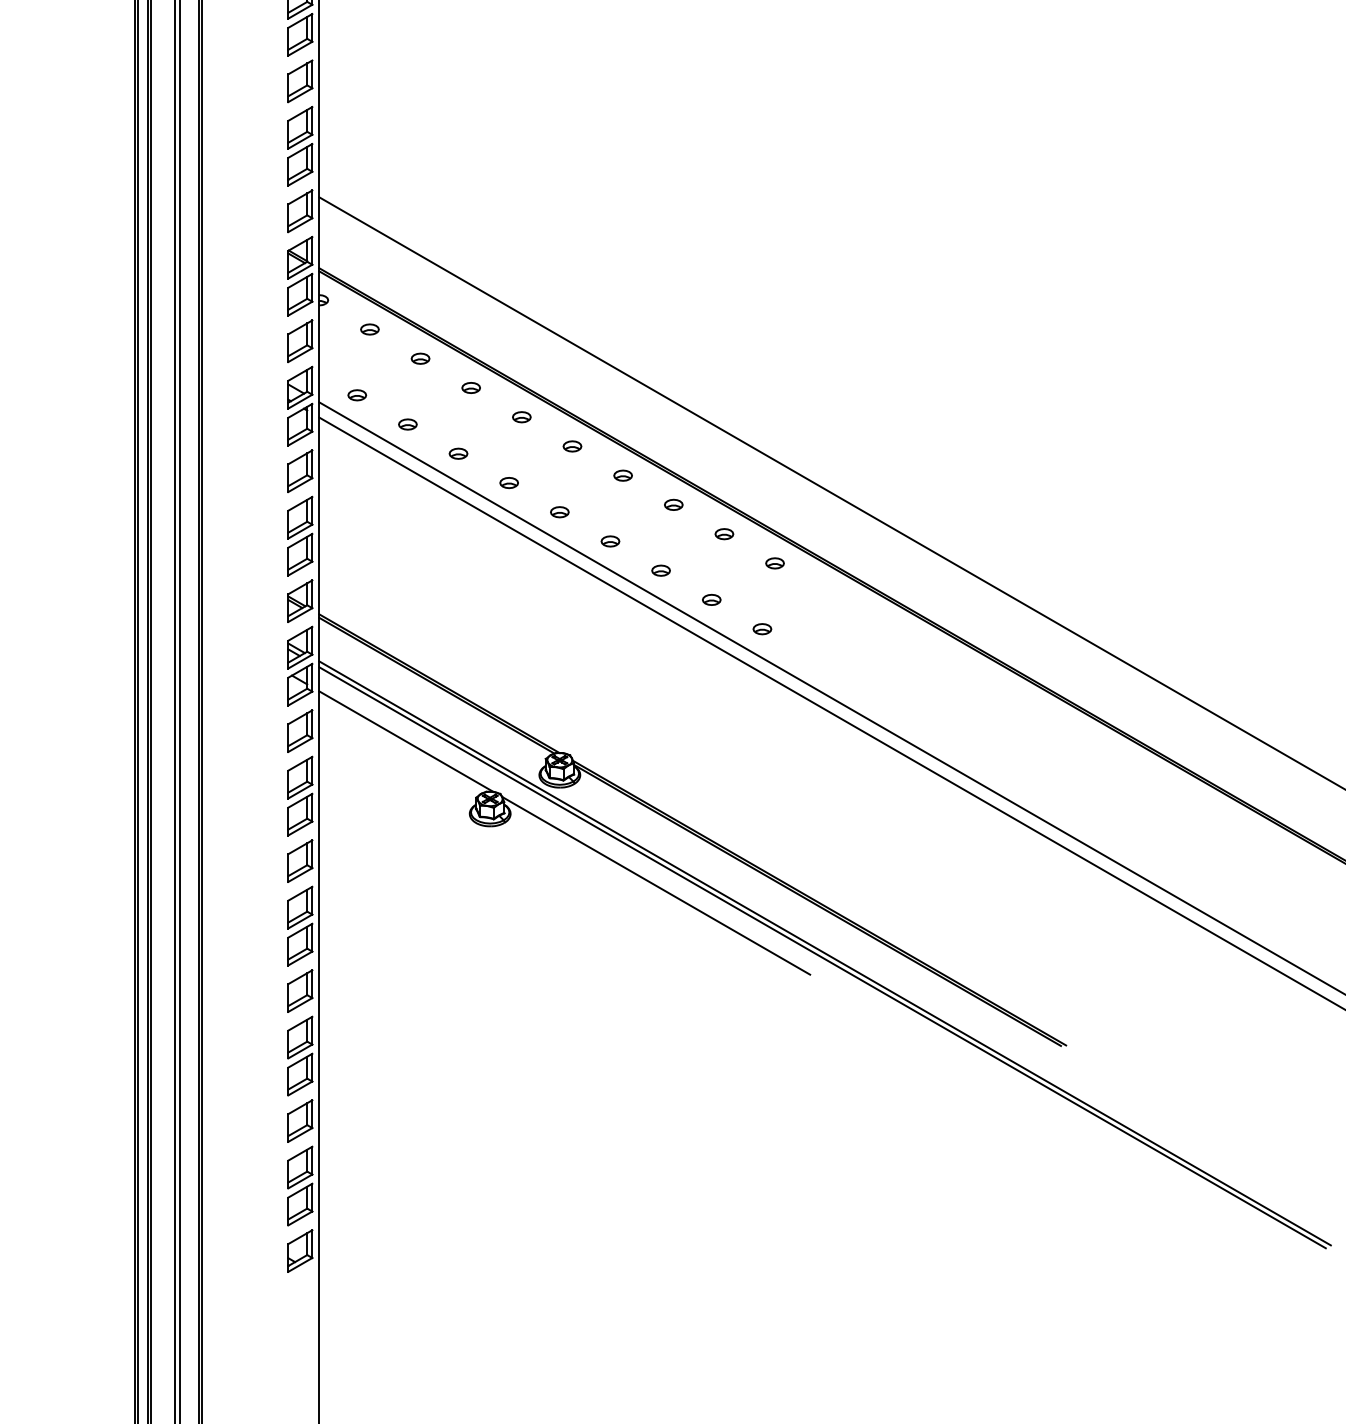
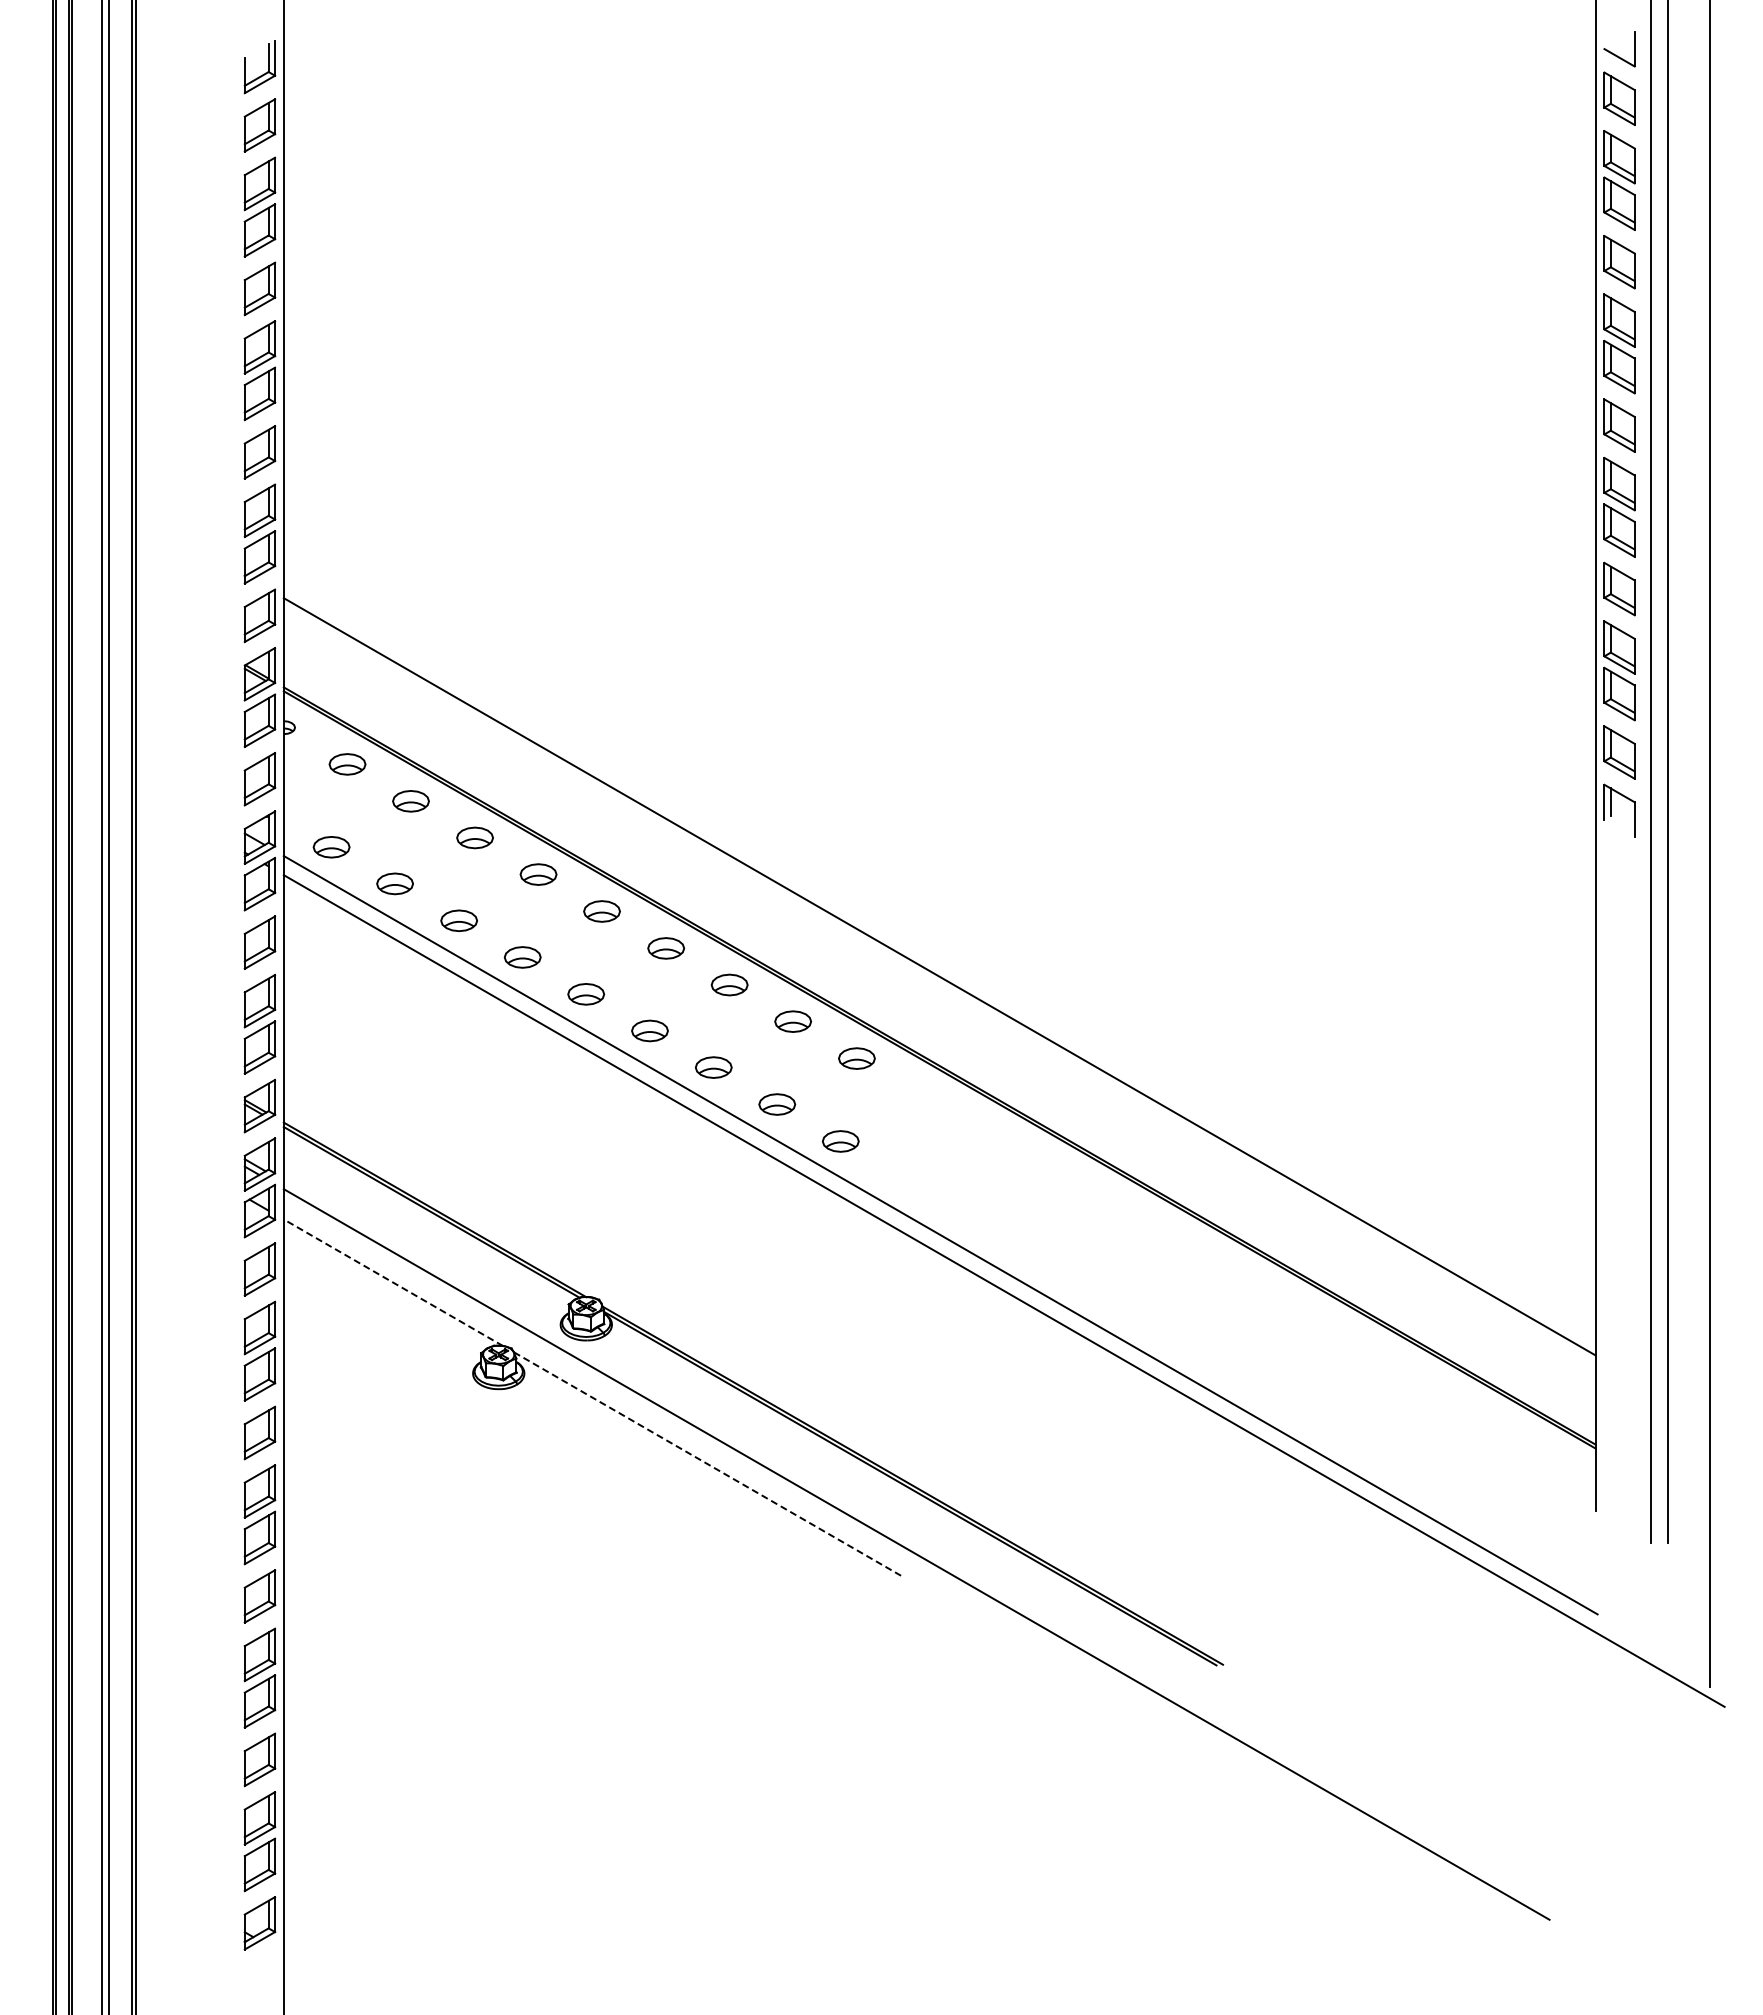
part: (369, 329) -> (347, 764), size x1.6
part: (420, 358) -> (411, 800), size x1.6
part: (470, 387) -> (474, 837), size x1.6
part: (357, 394) -> (331, 846), size x1.6
part: (521, 417) -> (538, 874), size x1.6
part: (408, 424) -> (395, 883), size x1.6
part: (572, 446) -> (602, 911), size x1.6
part: (458, 453) -> (458, 920), size x1.6
part: (622, 475) -> (665, 947), size x1.6
part: (509, 483) -> (522, 957), size x1.6
part: (673, 504) -> (729, 984), size x1.6
part: (559, 511) -> (586, 993), size x1.6
part: (724, 533) -> (793, 1021), size x1.6
part: (610, 541) -> (649, 1030), size x1.6
part: (774, 563) -> (856, 1058), size x1.6
part: (660, 570) -> (713, 1067), size x1.6
part: (711, 599) -> (777, 1104), size x1.6
part: (762, 628) -> (841, 1140), size x1.6
line: (406, 741) -> (393, 1282), solid -> dashed
line: (656, 885) -> (707, 1463), solid -> dashed
line: (824, 953) -> (919, 1548), removed

